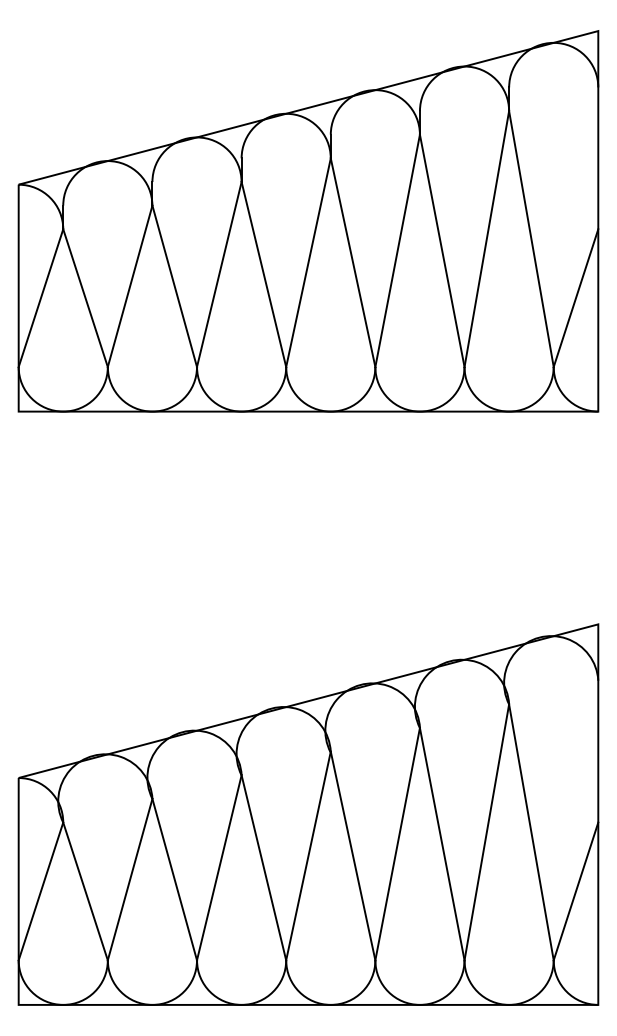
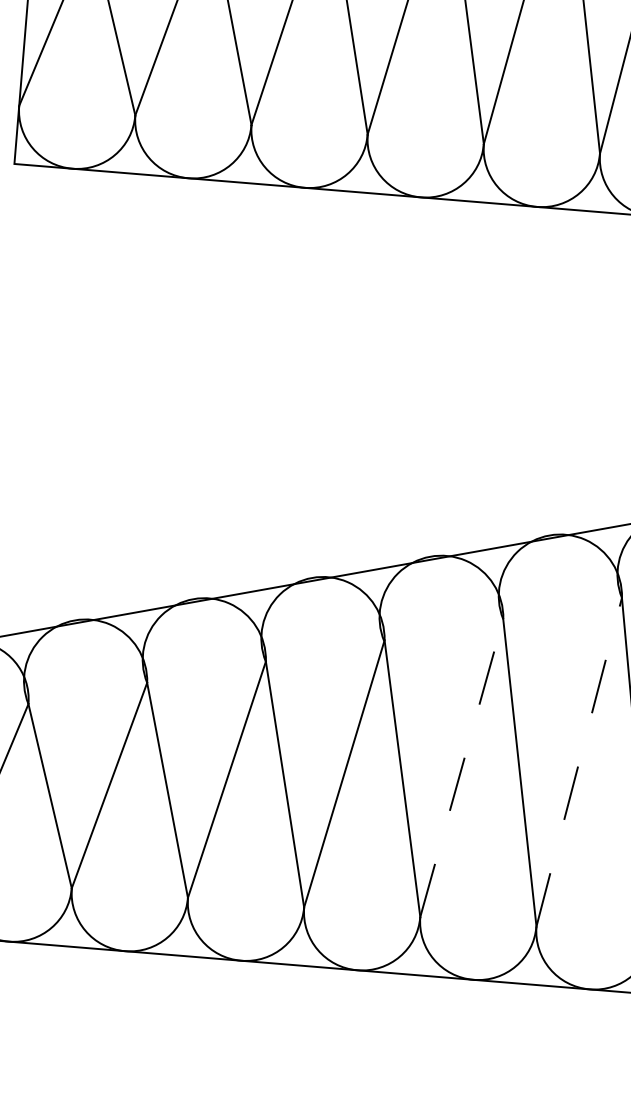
line: (486, 832) -> (578, 762), solid -> dashed
line: (397, 843) -> (461, 767), solid -> dashed

